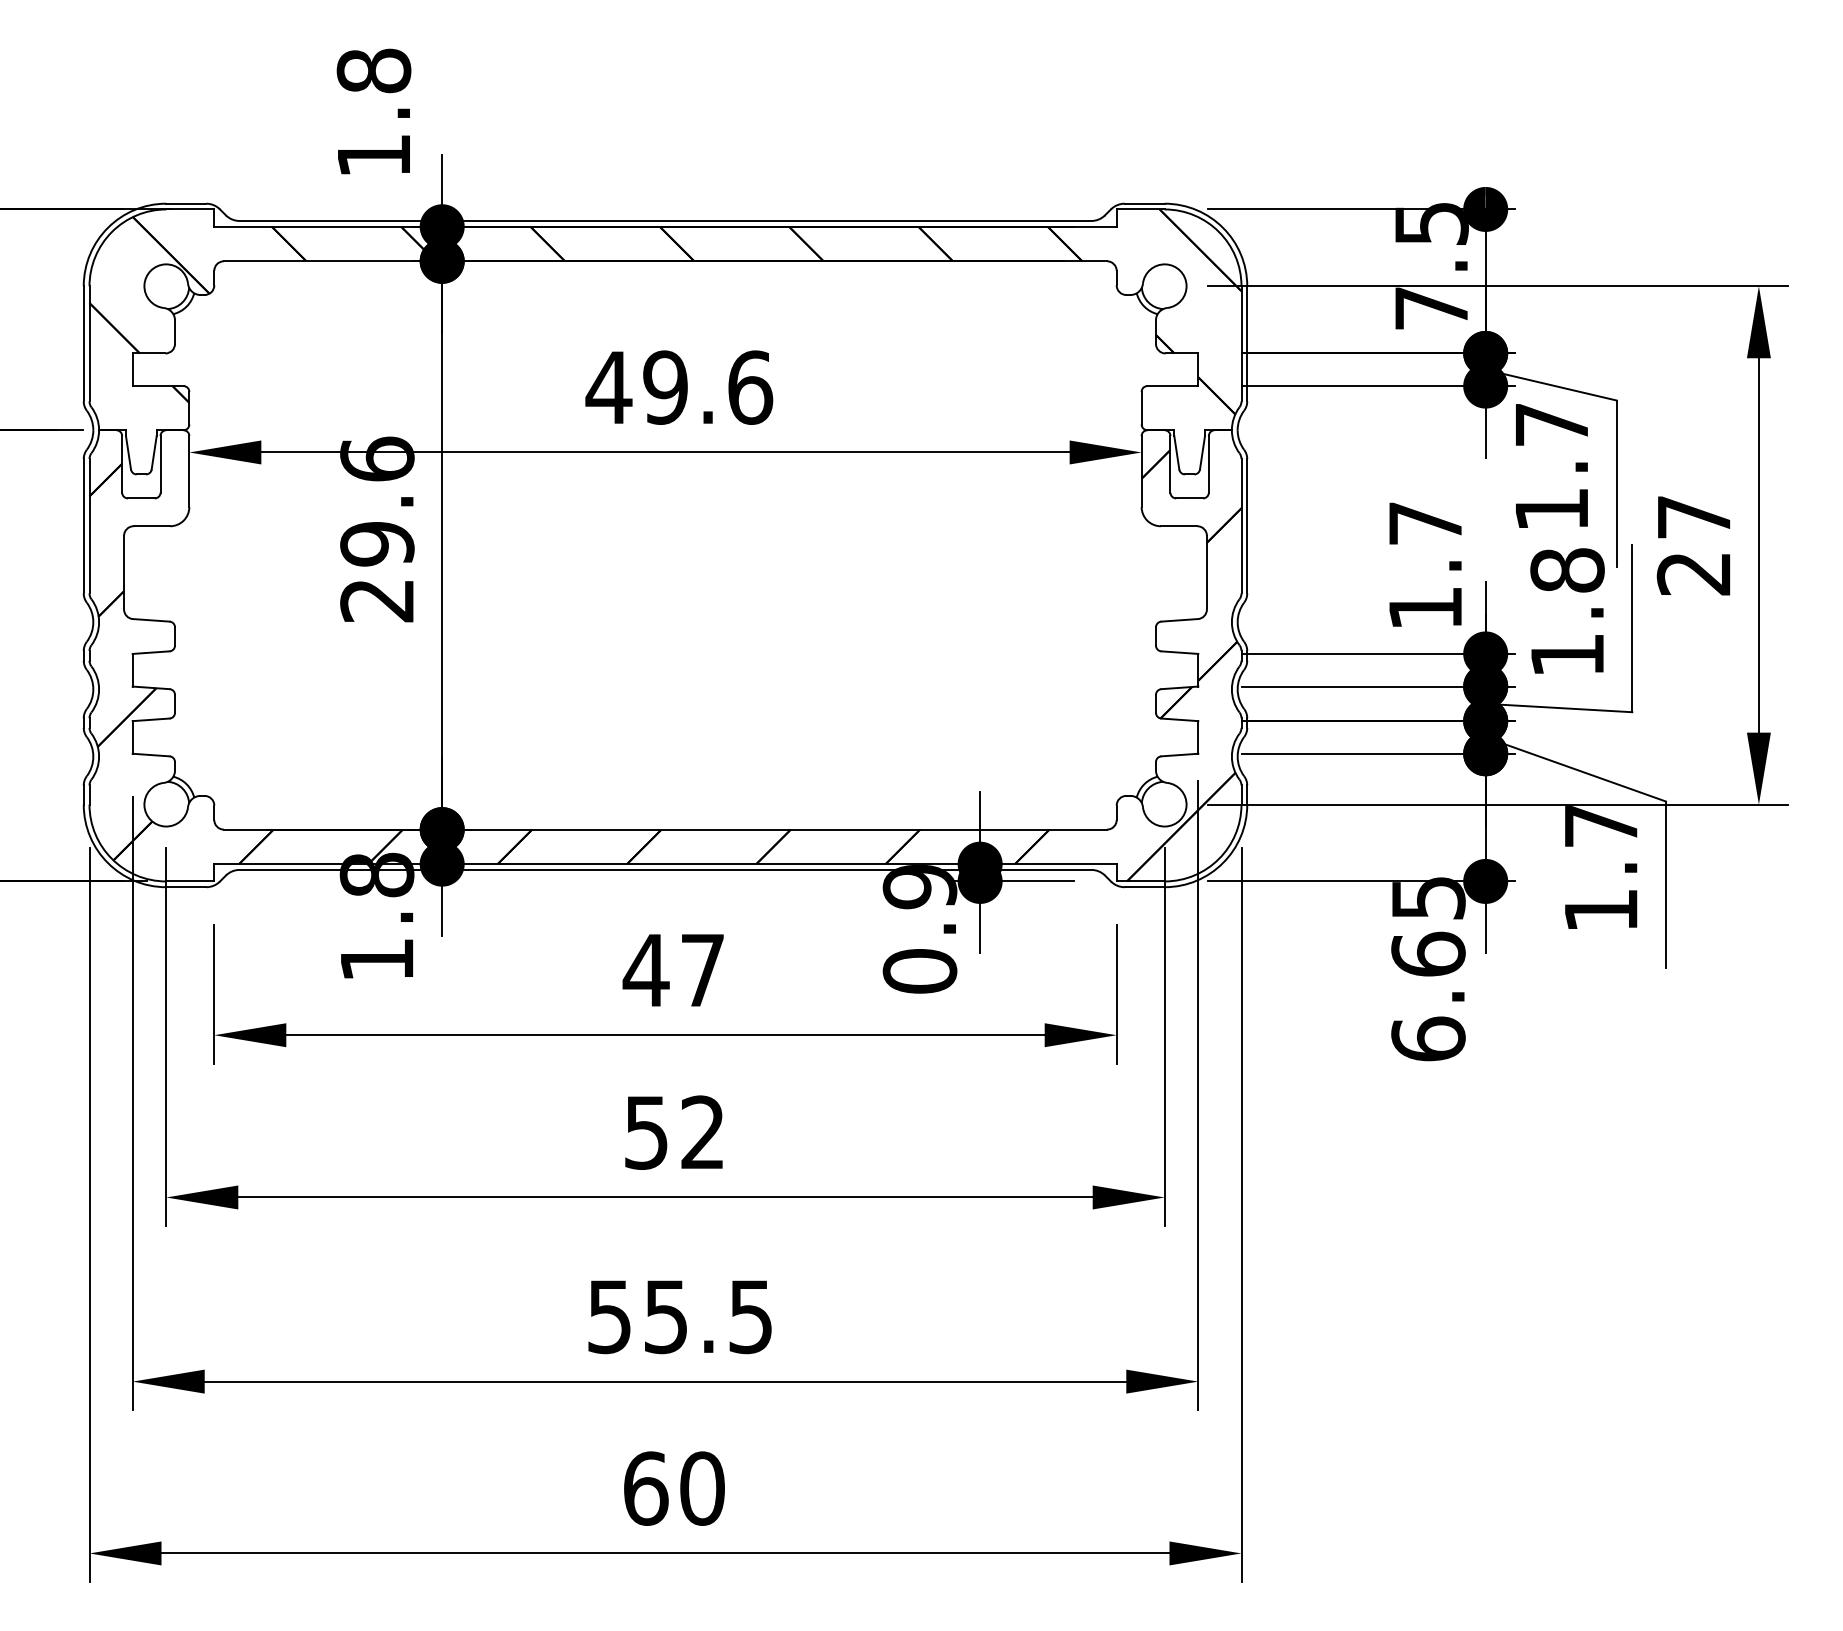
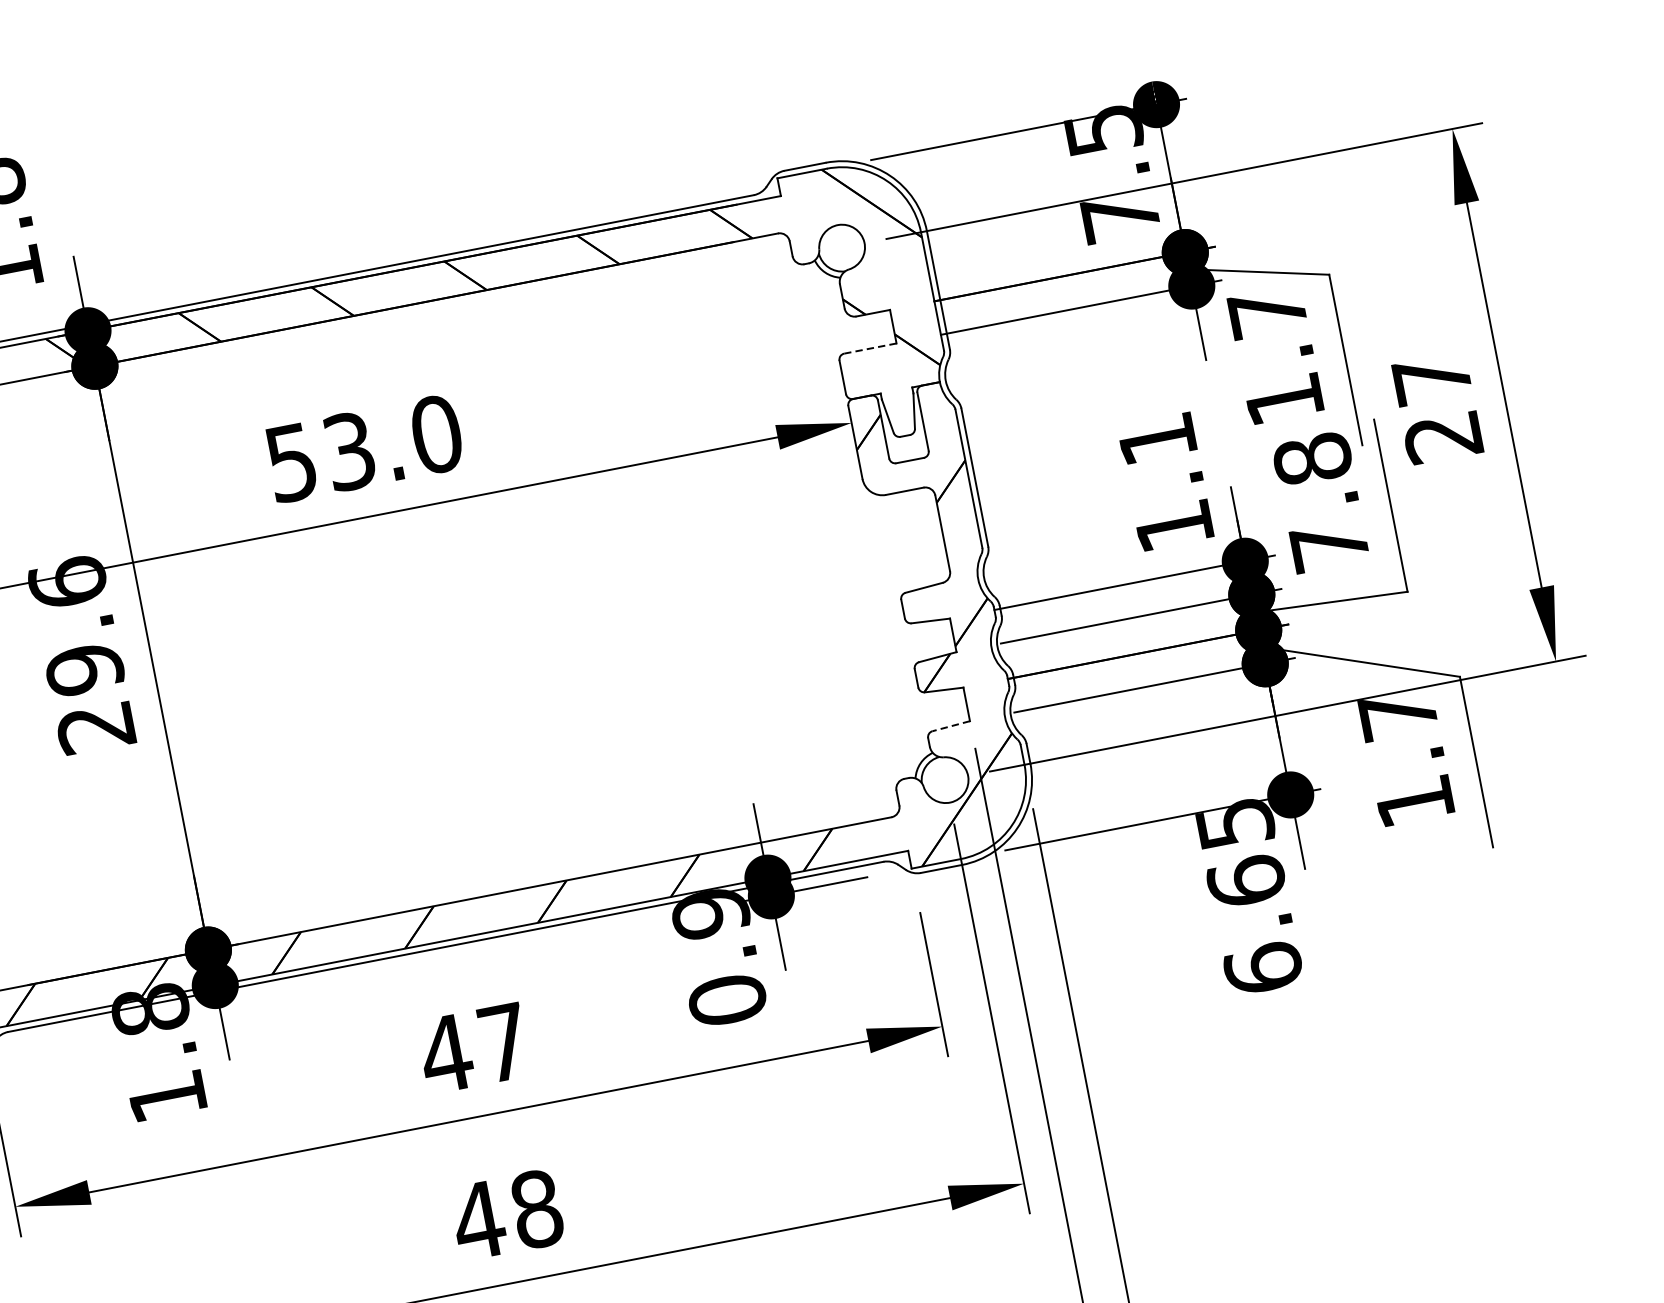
line: (1172, 386) -> (870, 349), solid -> dashed
text: (679, 387) -> (363, 448), 49.6 -> 53.0
text: (1425, 523) -> (1157, 439), 1.7 -> 1.1
text: (1567, 655) -> (1329, 546), 1.8 -> 7.8
line: (1179, 755) -> (951, 726), solid -> dashed
text: (673, 1132) -> (506, 1215), 52 -> 48

